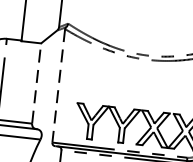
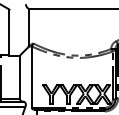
line: (37, 84) -> (20, 77), dashed -> solid
line: (57, 86) -> (31, 77), dashed -> solid

